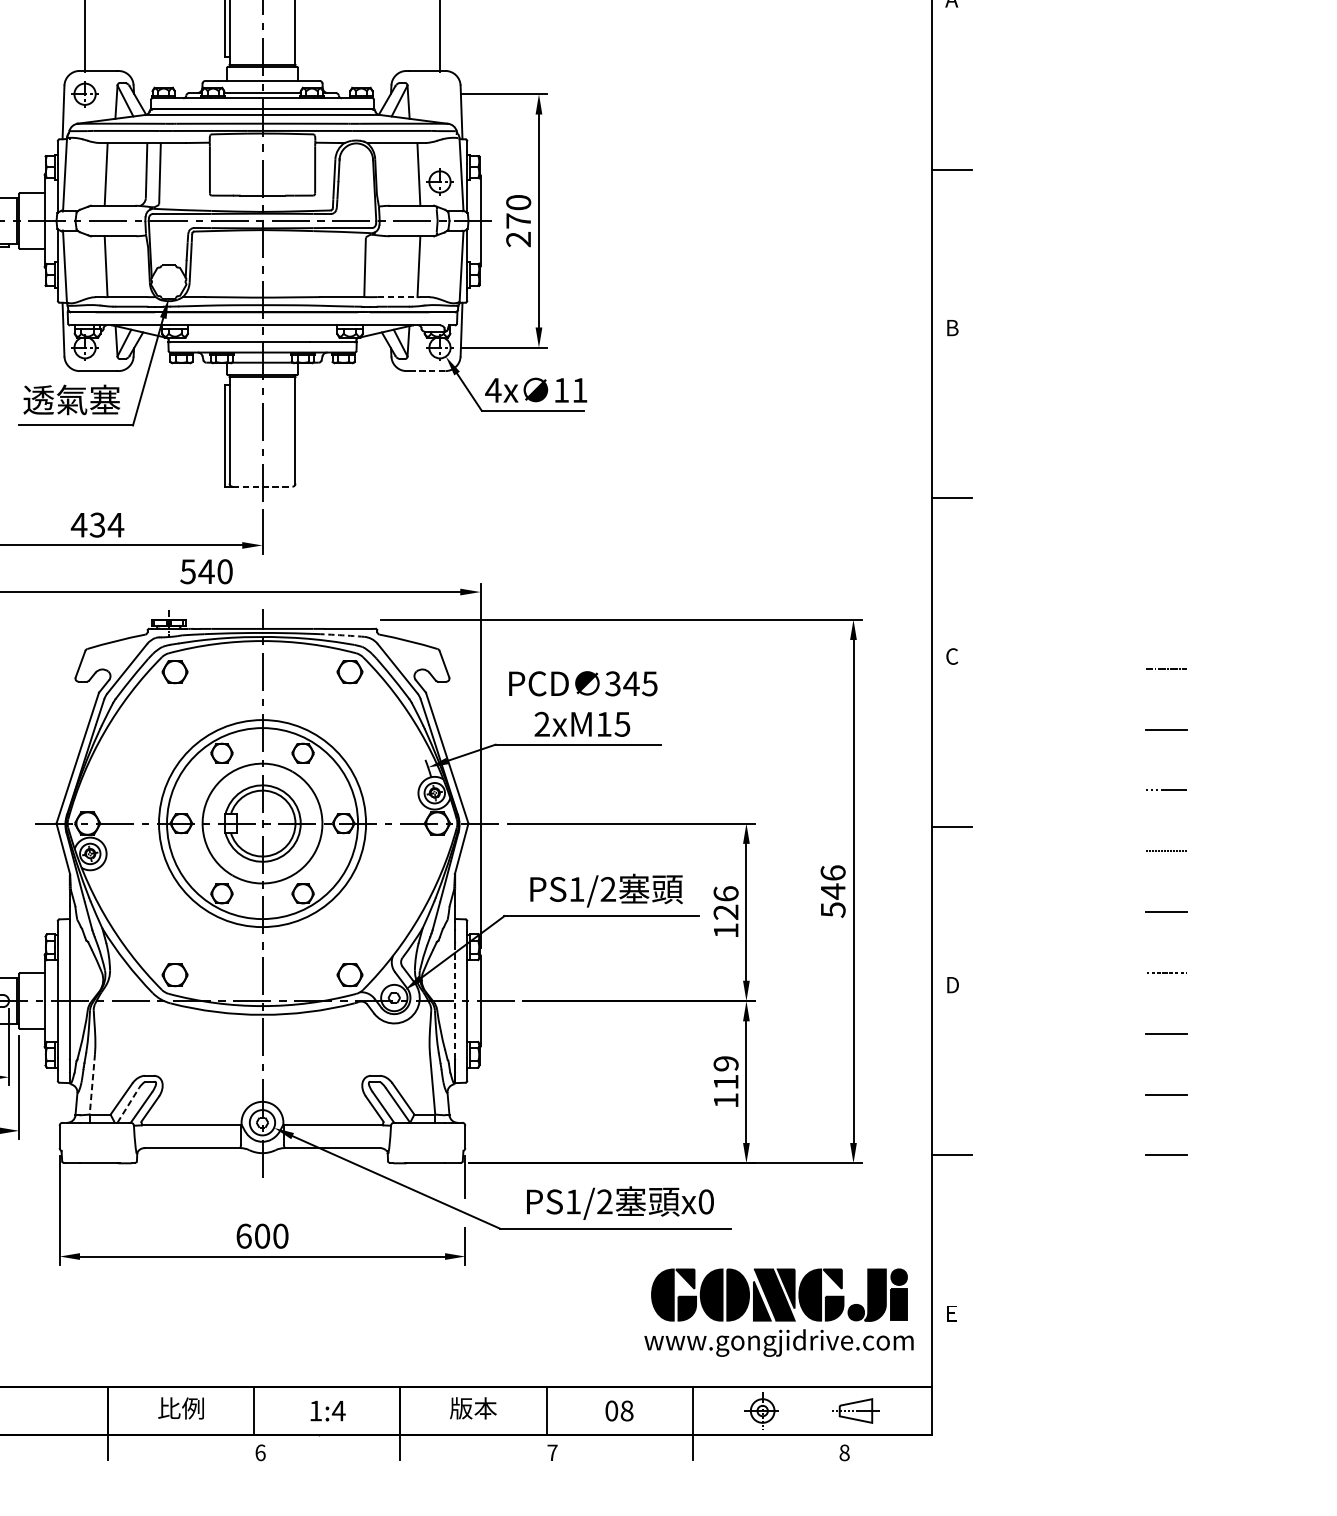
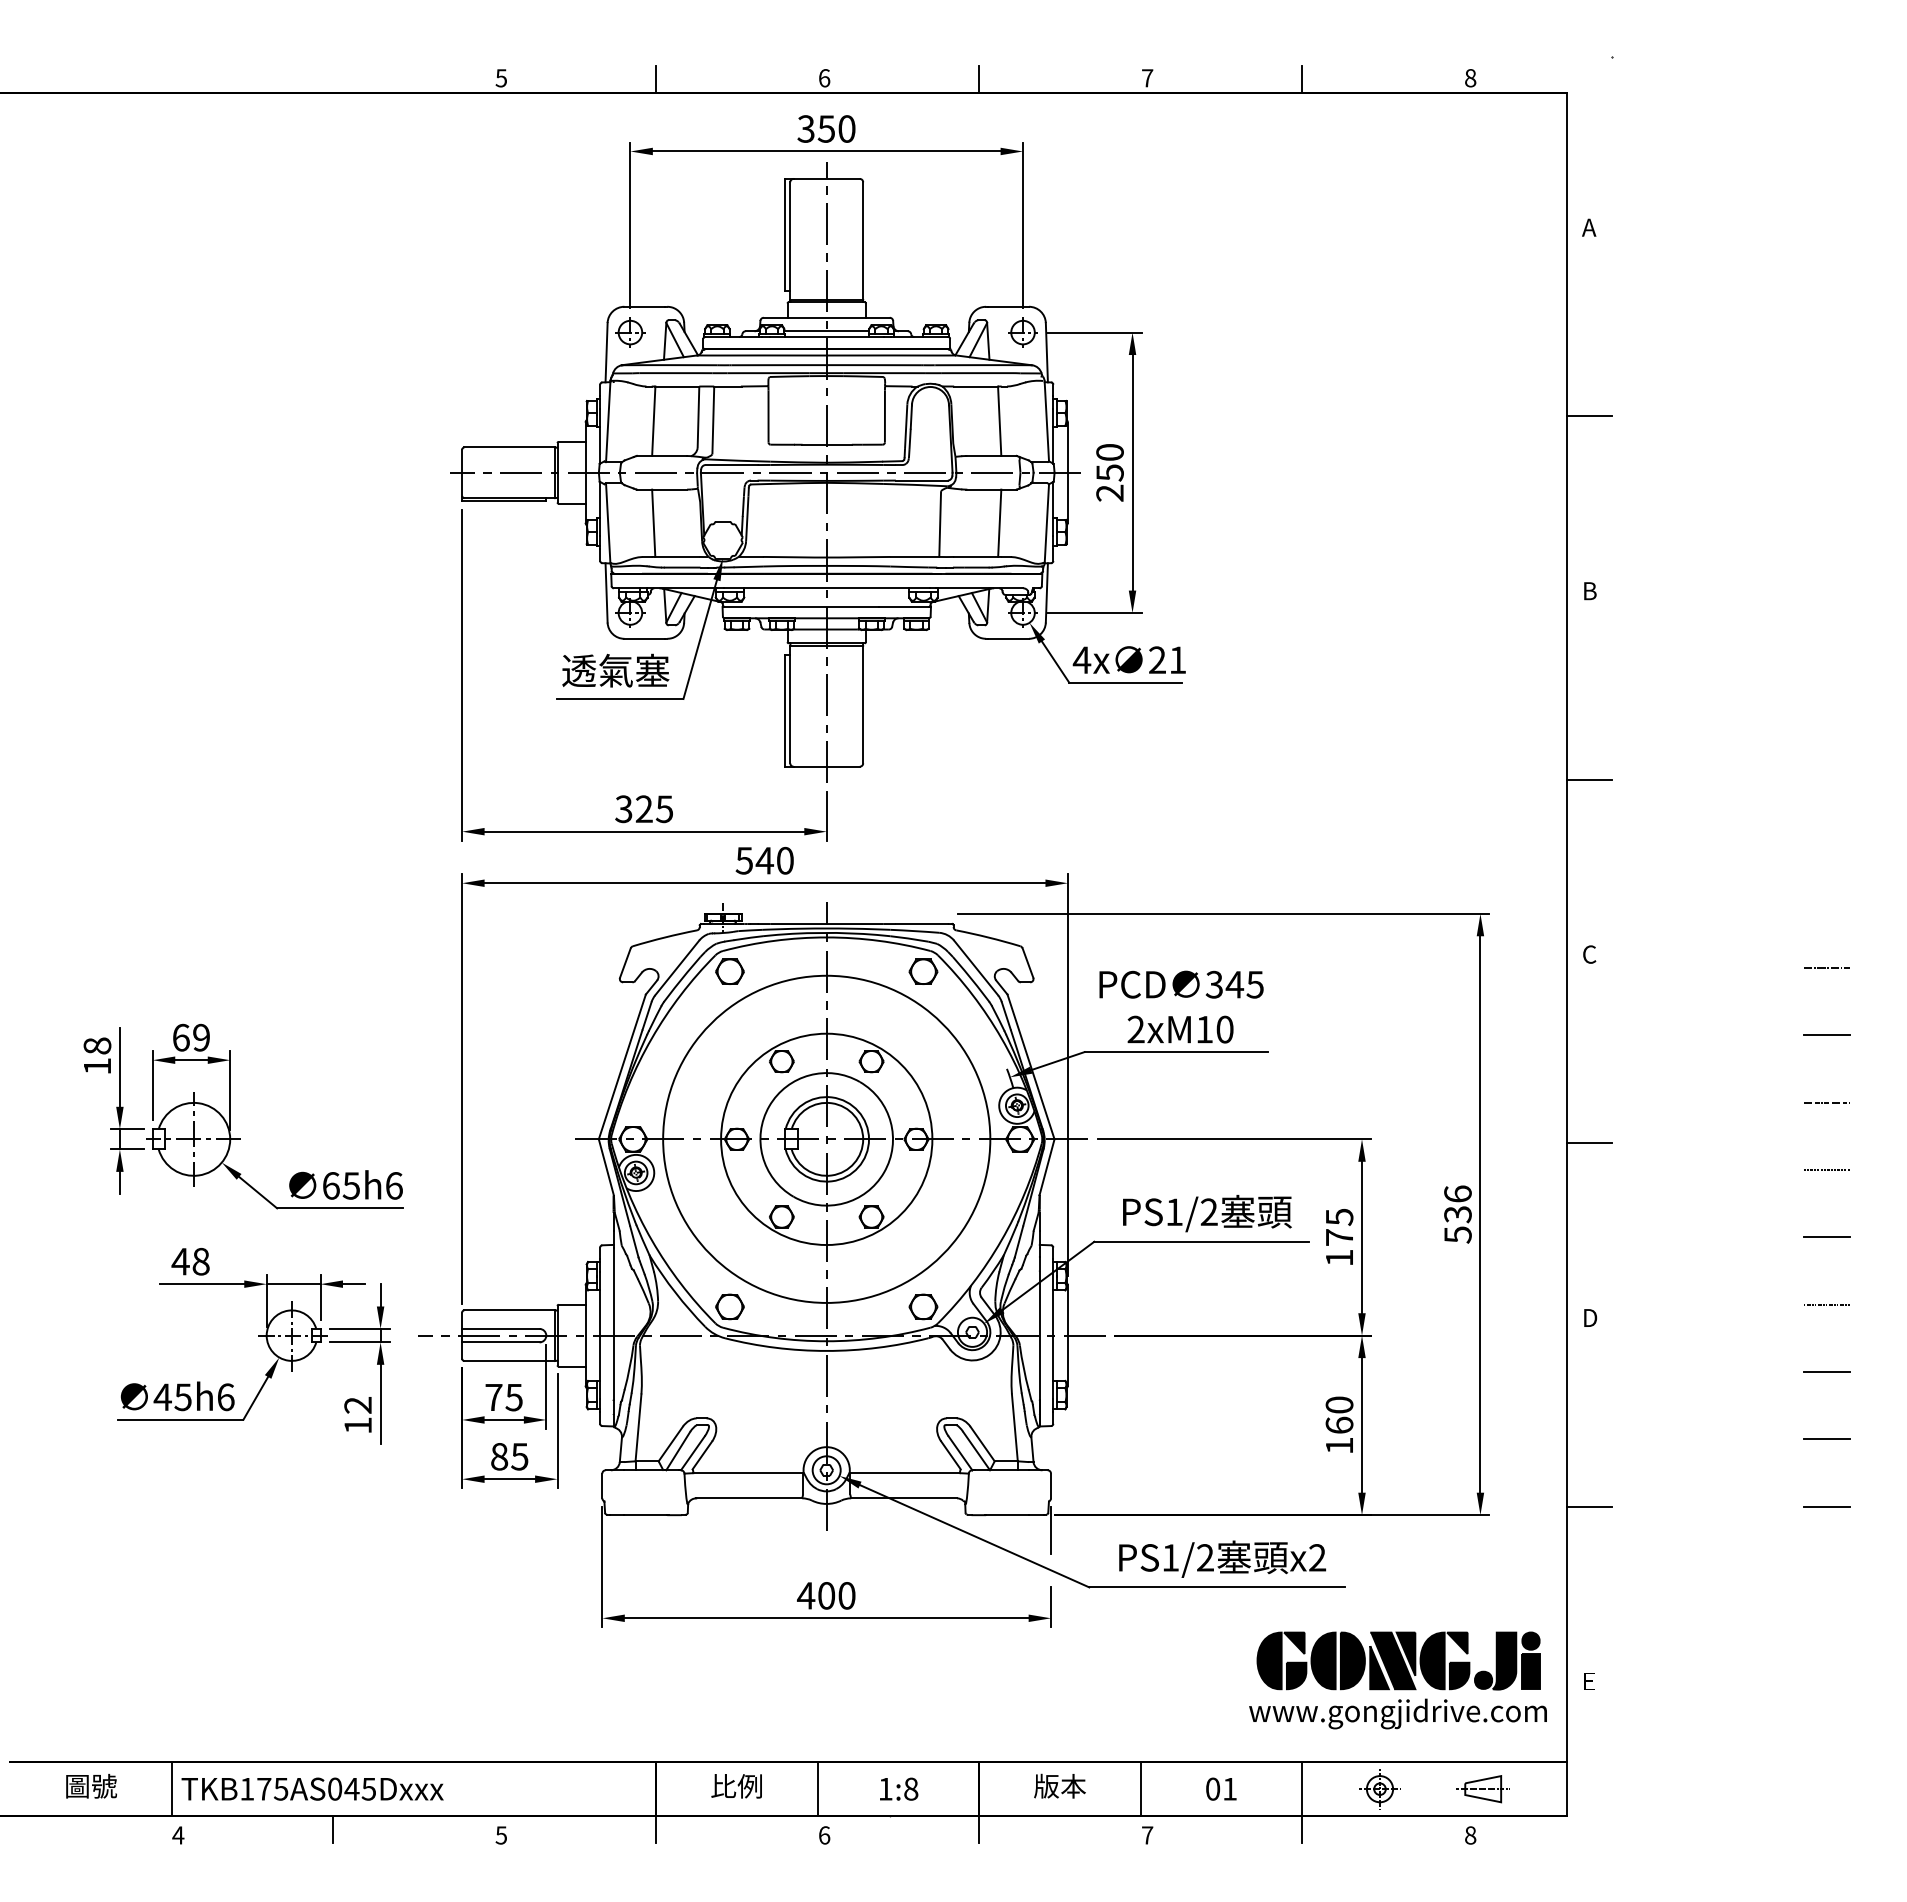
part: (439, 181) -> (1022, 332), moved
text: (518, 220) -> (1109, 472), 270 -> 250
line: (397, 296) -> (976, 556), dashed -> solid
line: (426, 370) -> (1008, 638), dashed -> solid
text: (561, 389) -> (1157, 659), 11 -> 21
line: (263, 486) -> (827, 766), dashed -> solid
text: (96, 525) -> (643, 809), 434 -> 325
arc: (341, 635) -> (914, 931), dashed -> solid
text: (622, 724) -> (1224, 1029), 2xM15 -> 2xM10
circle: (262, 822) -> (826, 1138), size x1.43
text: (832, 891) -> (1457, 1214), 546 -> 536
text: (726, 902) -> (1339, 1226), 126 -> 175
line: (454, 1000) -> (1039, 1335), dashed -> solid
text: (726, 1072) -> (1339, 1414), 119 -> 160
line: (92, 1084) -> (638, 1427), dashed -> solid
line: (128, 1105) -> (678, 1451), dashed -> solid
text: (706, 1201) -> (1317, 1557), x0 -> x2
text: (243, 1235) -> (805, 1595), 600 -> 400
text: (338, 1410) -> (910, 1788), 1:4 -> 1:8
text: (627, 1410) -> (1230, 1788), 08 -> 01

